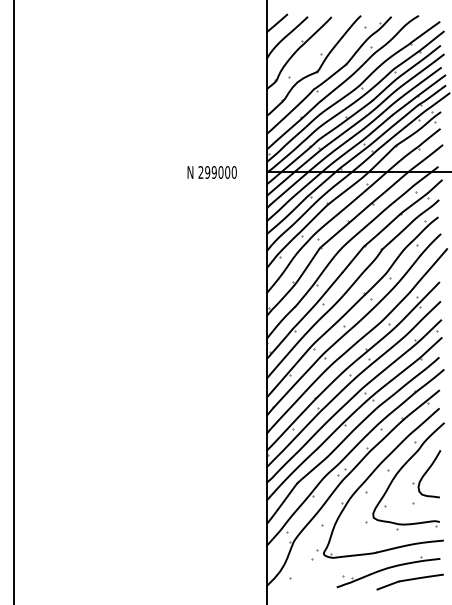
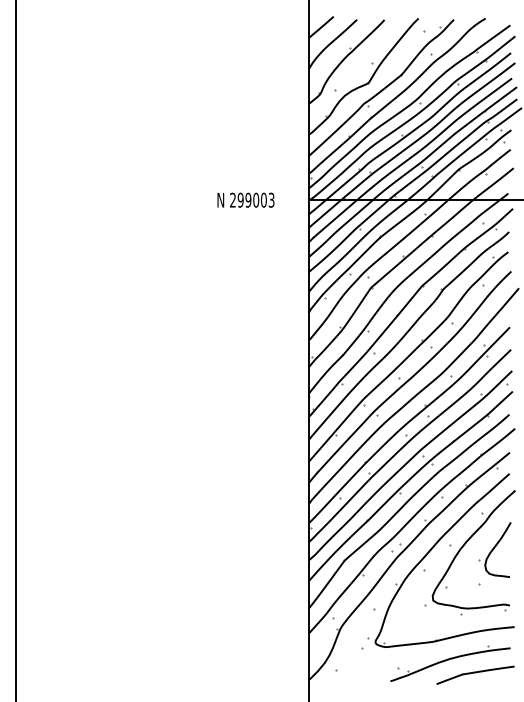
text: (233, 172) -> (270, 200), 299000 -> 299003

